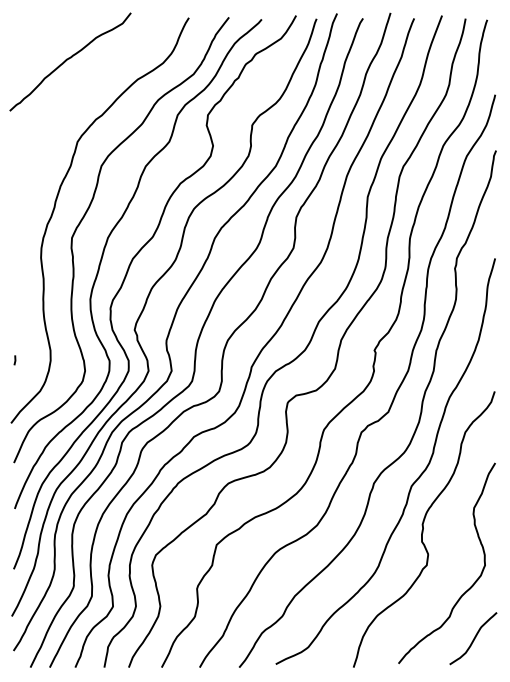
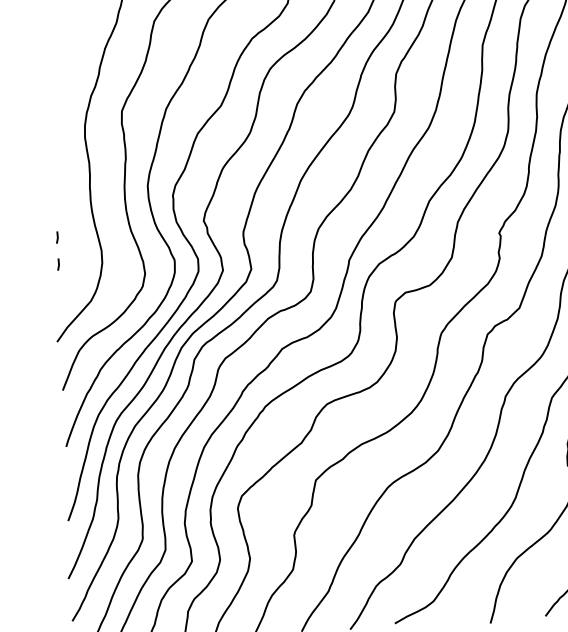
line: (14, 338) -> (56, 237), added

